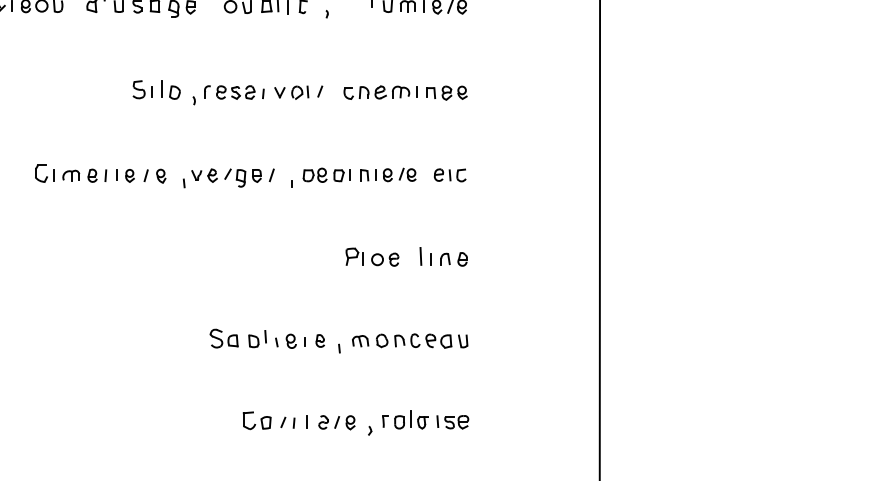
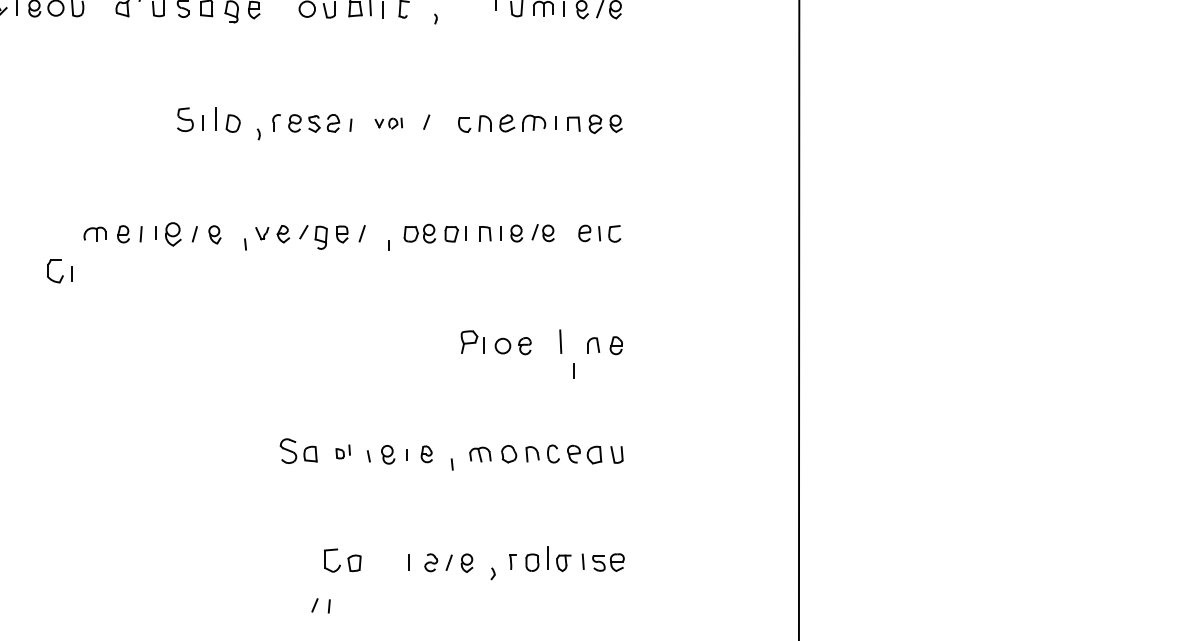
part: (291, 92) -> (388, 123), size x0.6
part: (44, 173) -> (59, 271), moved
part: (129, 175) -> (172, 233), size x1.4
line: (430, 259) -> (573, 371), moved
part: (257, 339) -> (343, 452), size x0.6
part: (287, 422) -> (320, 605), moved

